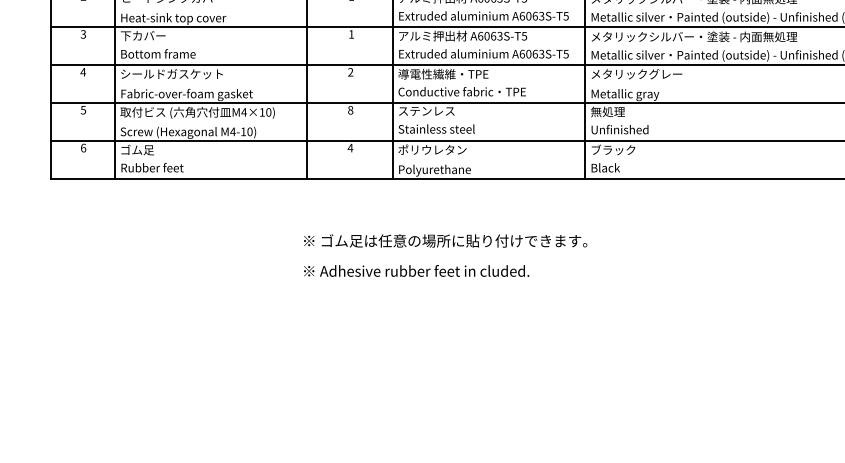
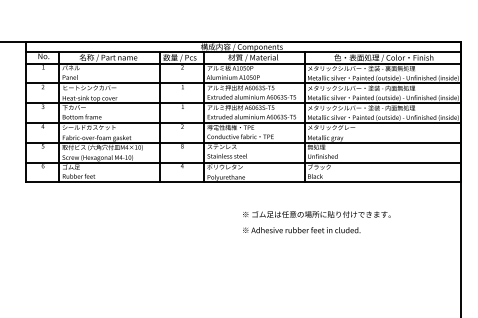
text: (444, 256) -> (316, 222), moved

